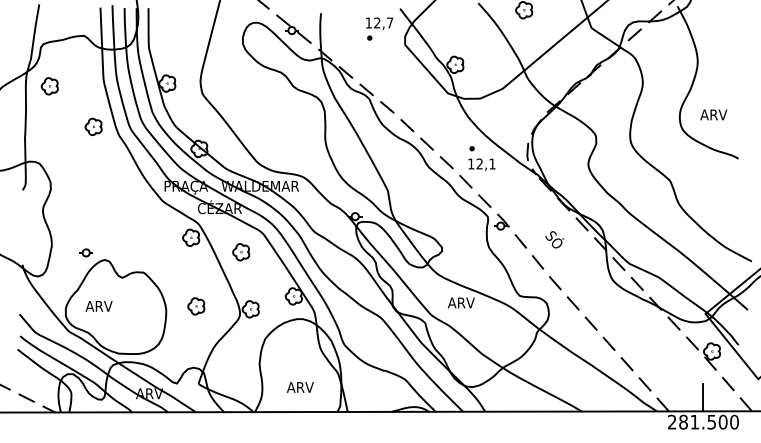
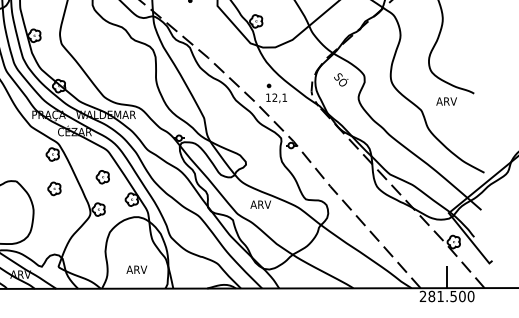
text: (713, 114) -> (446, 101), moved
text: (554, 239) -> (340, 79), moved
part: (241, 252) -> (103, 177), moved
part: (196, 306) -> (54, 188), moved

